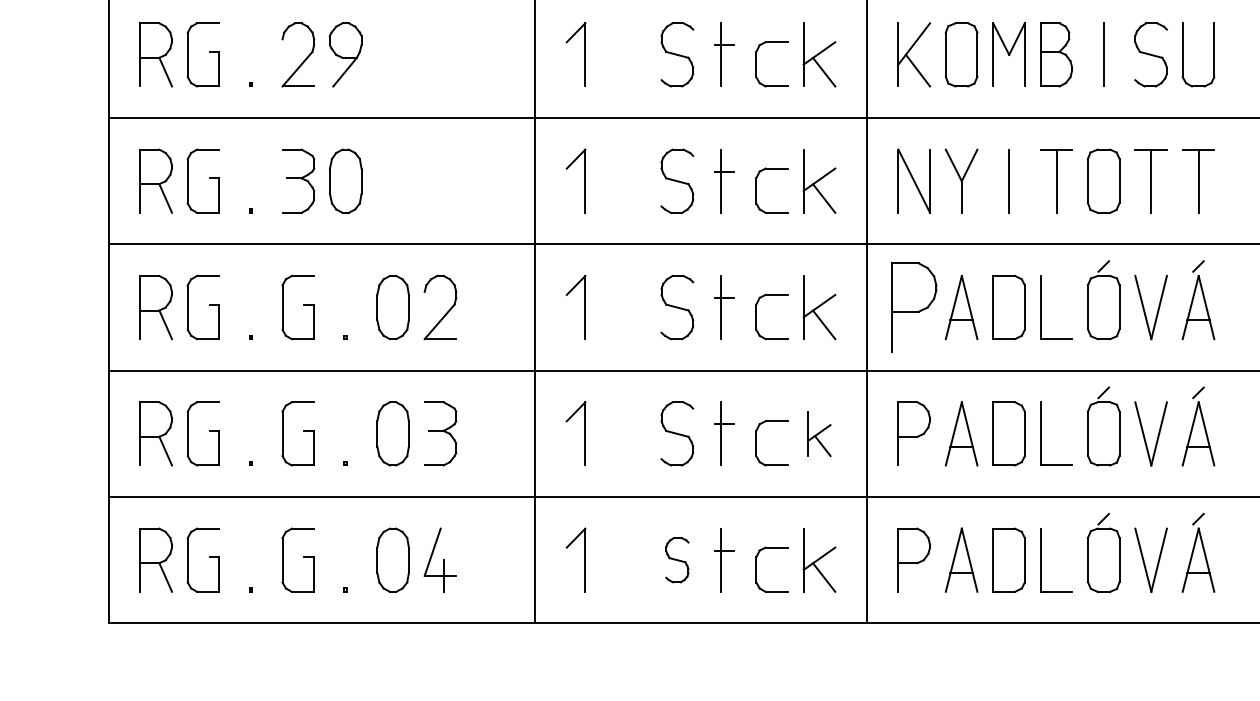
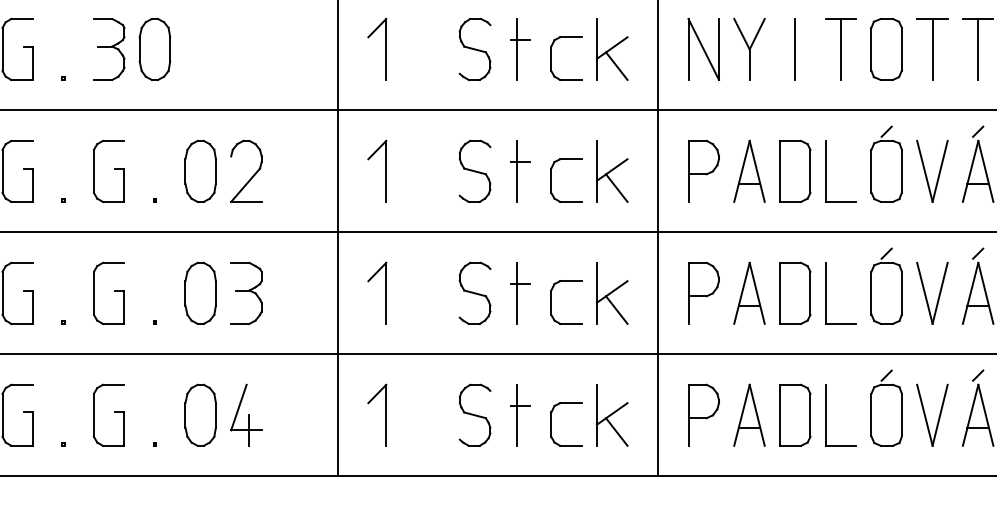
part: (913, 307) -> (703, 171), size x0.71
part: (819, 433) -> (612, 292), size x1.43
part: (677, 559) -> (475, 414), size x1.43

